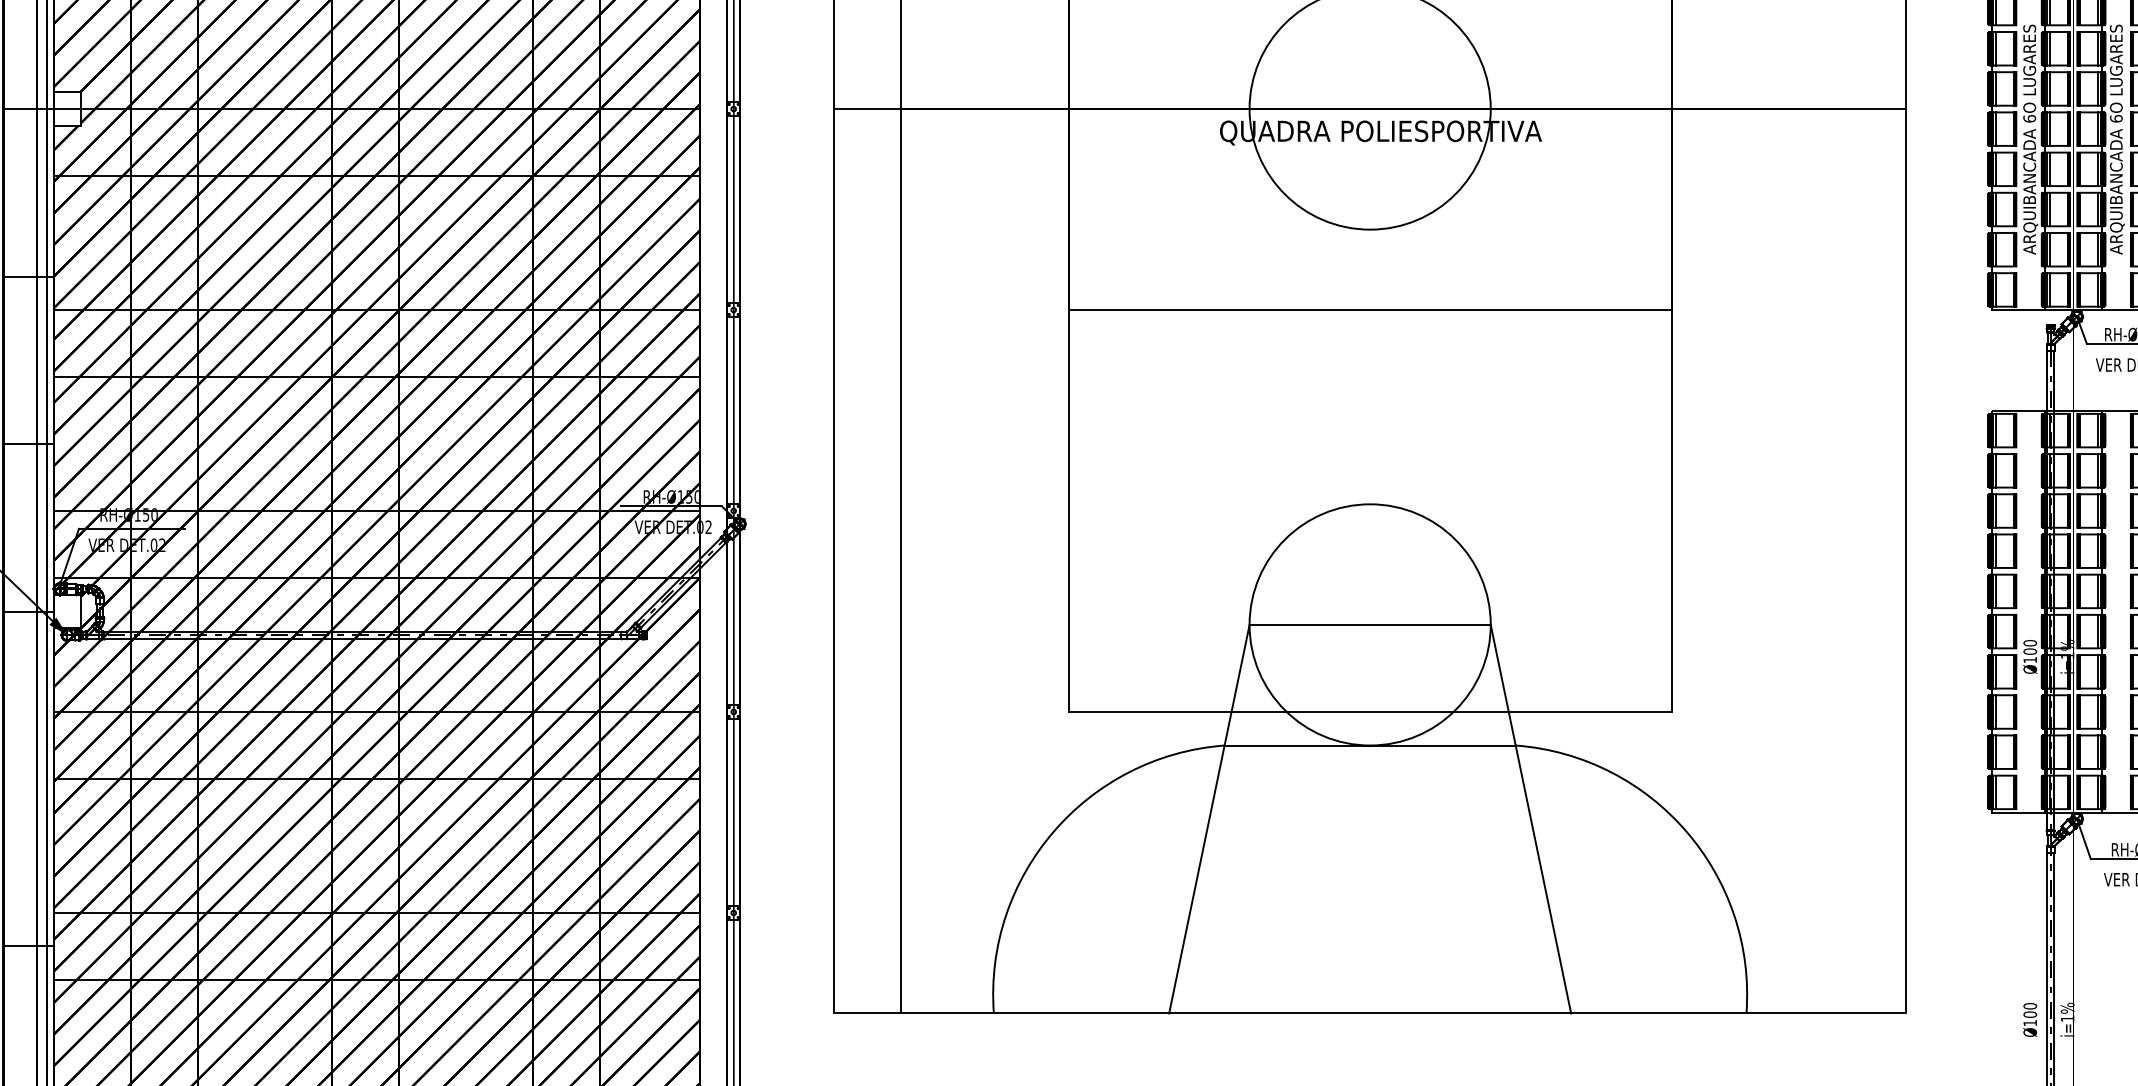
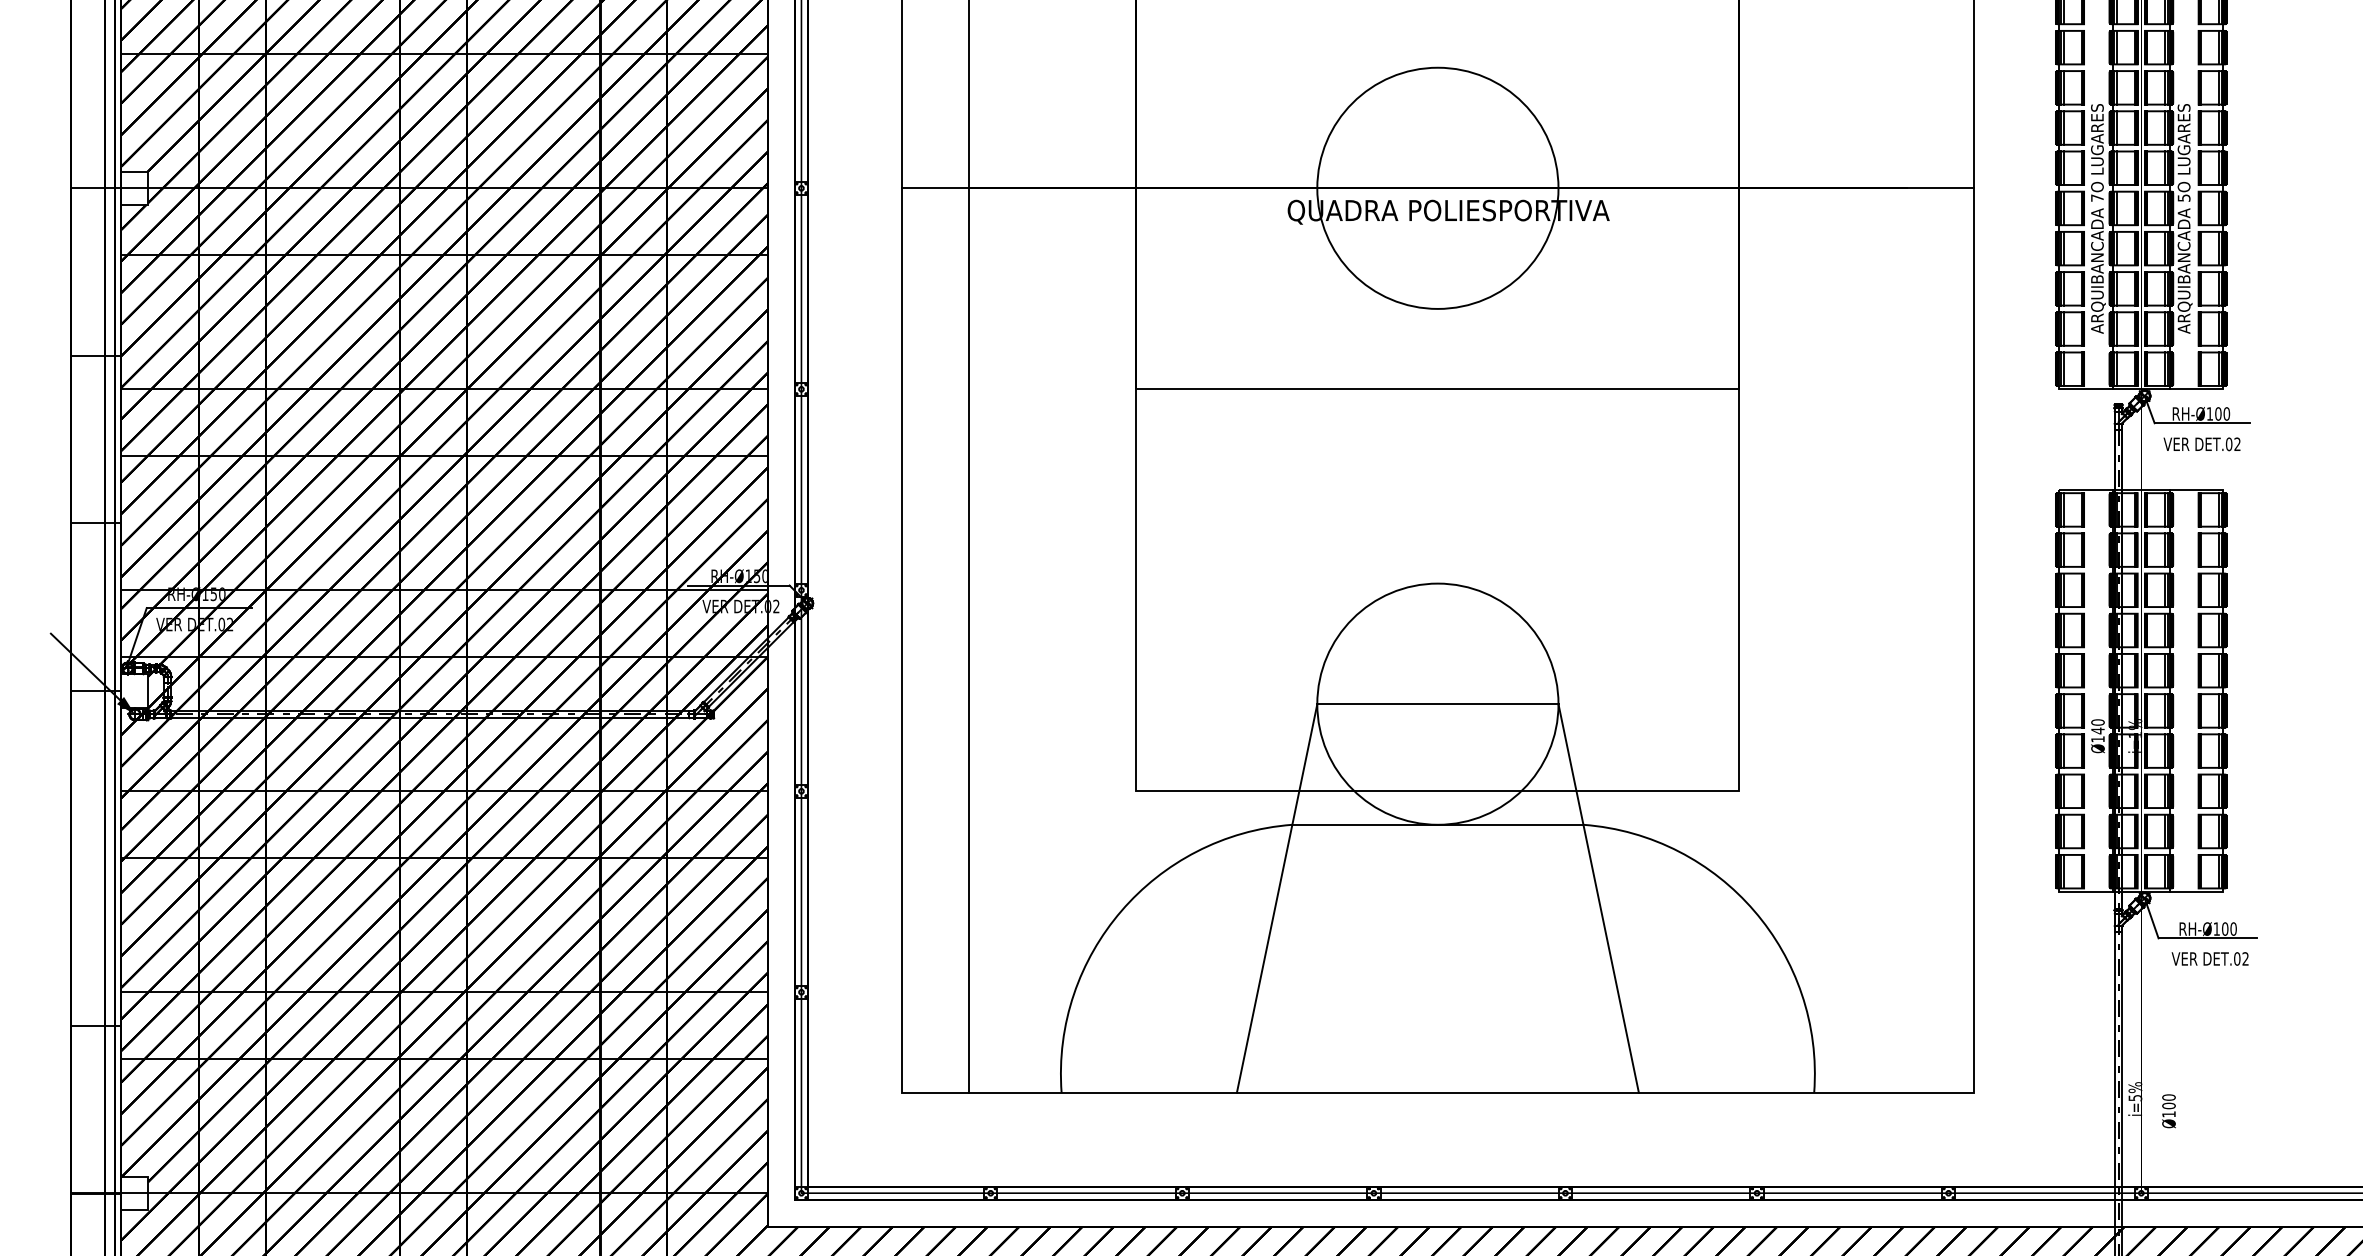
text: (2029, 118) -> (2097, 197), 6O -> 7O
text: (2115, 118) -> (2183, 197), 6O -> 5O
text: (2029, 651) -> (2097, 730), Ø100 -> Ø140
text: (2067, 1019) -> (2135, 1098), i=1% -> i=5%
text: (2029, 1020) -> (2168, 1111), moved

